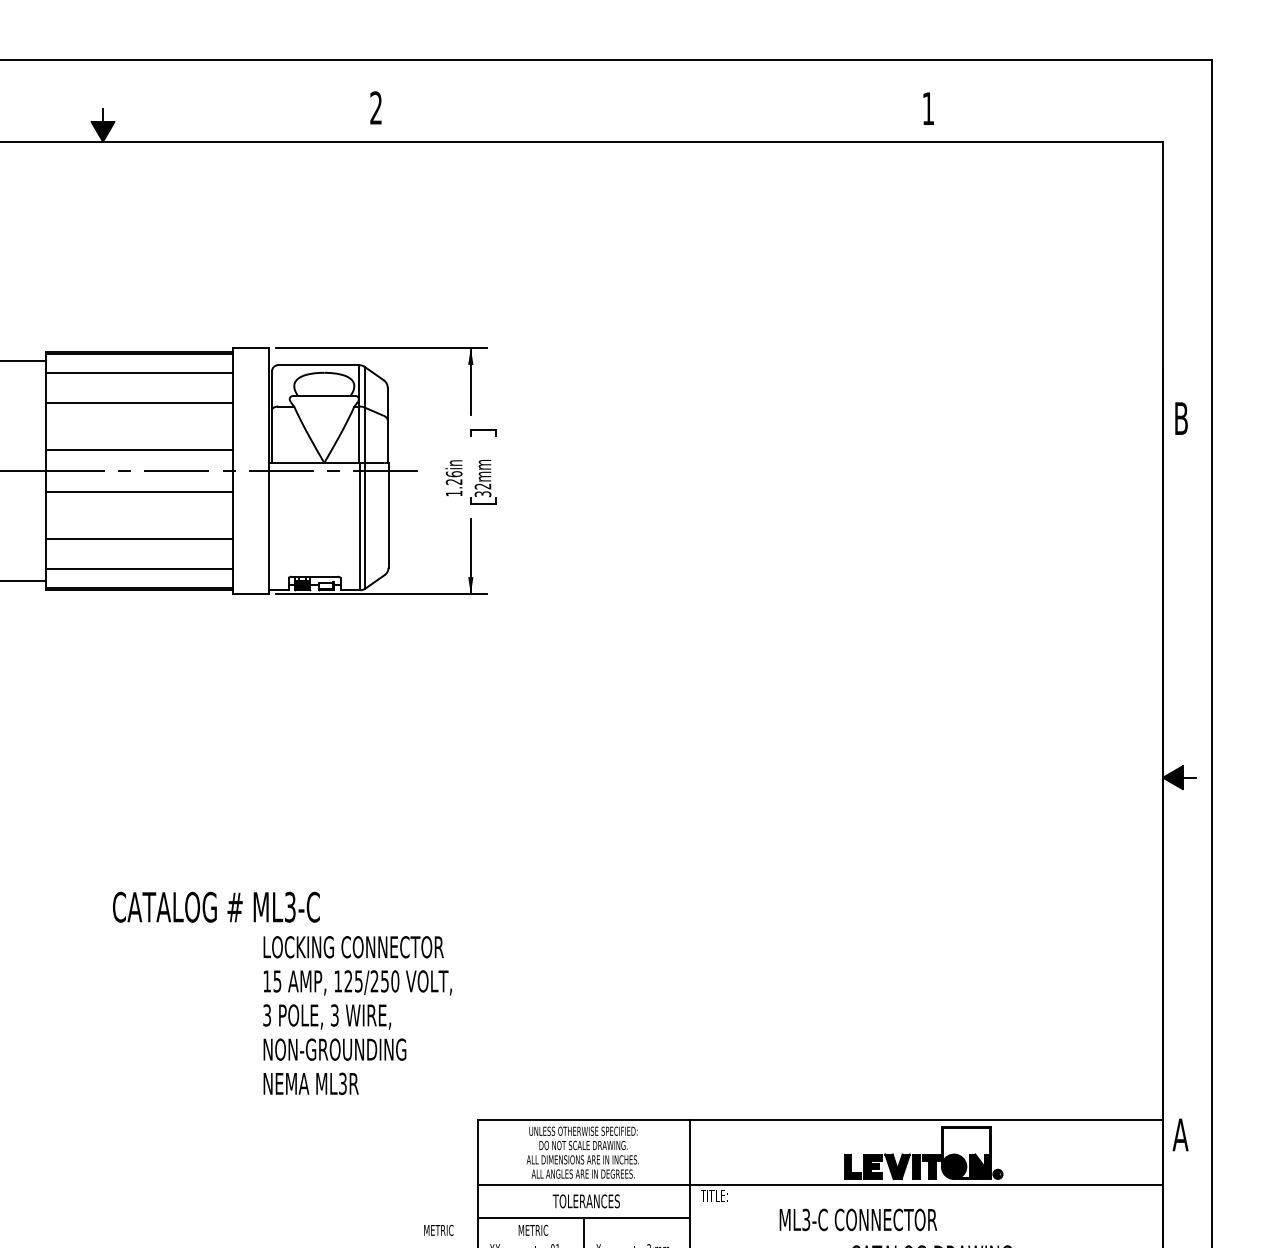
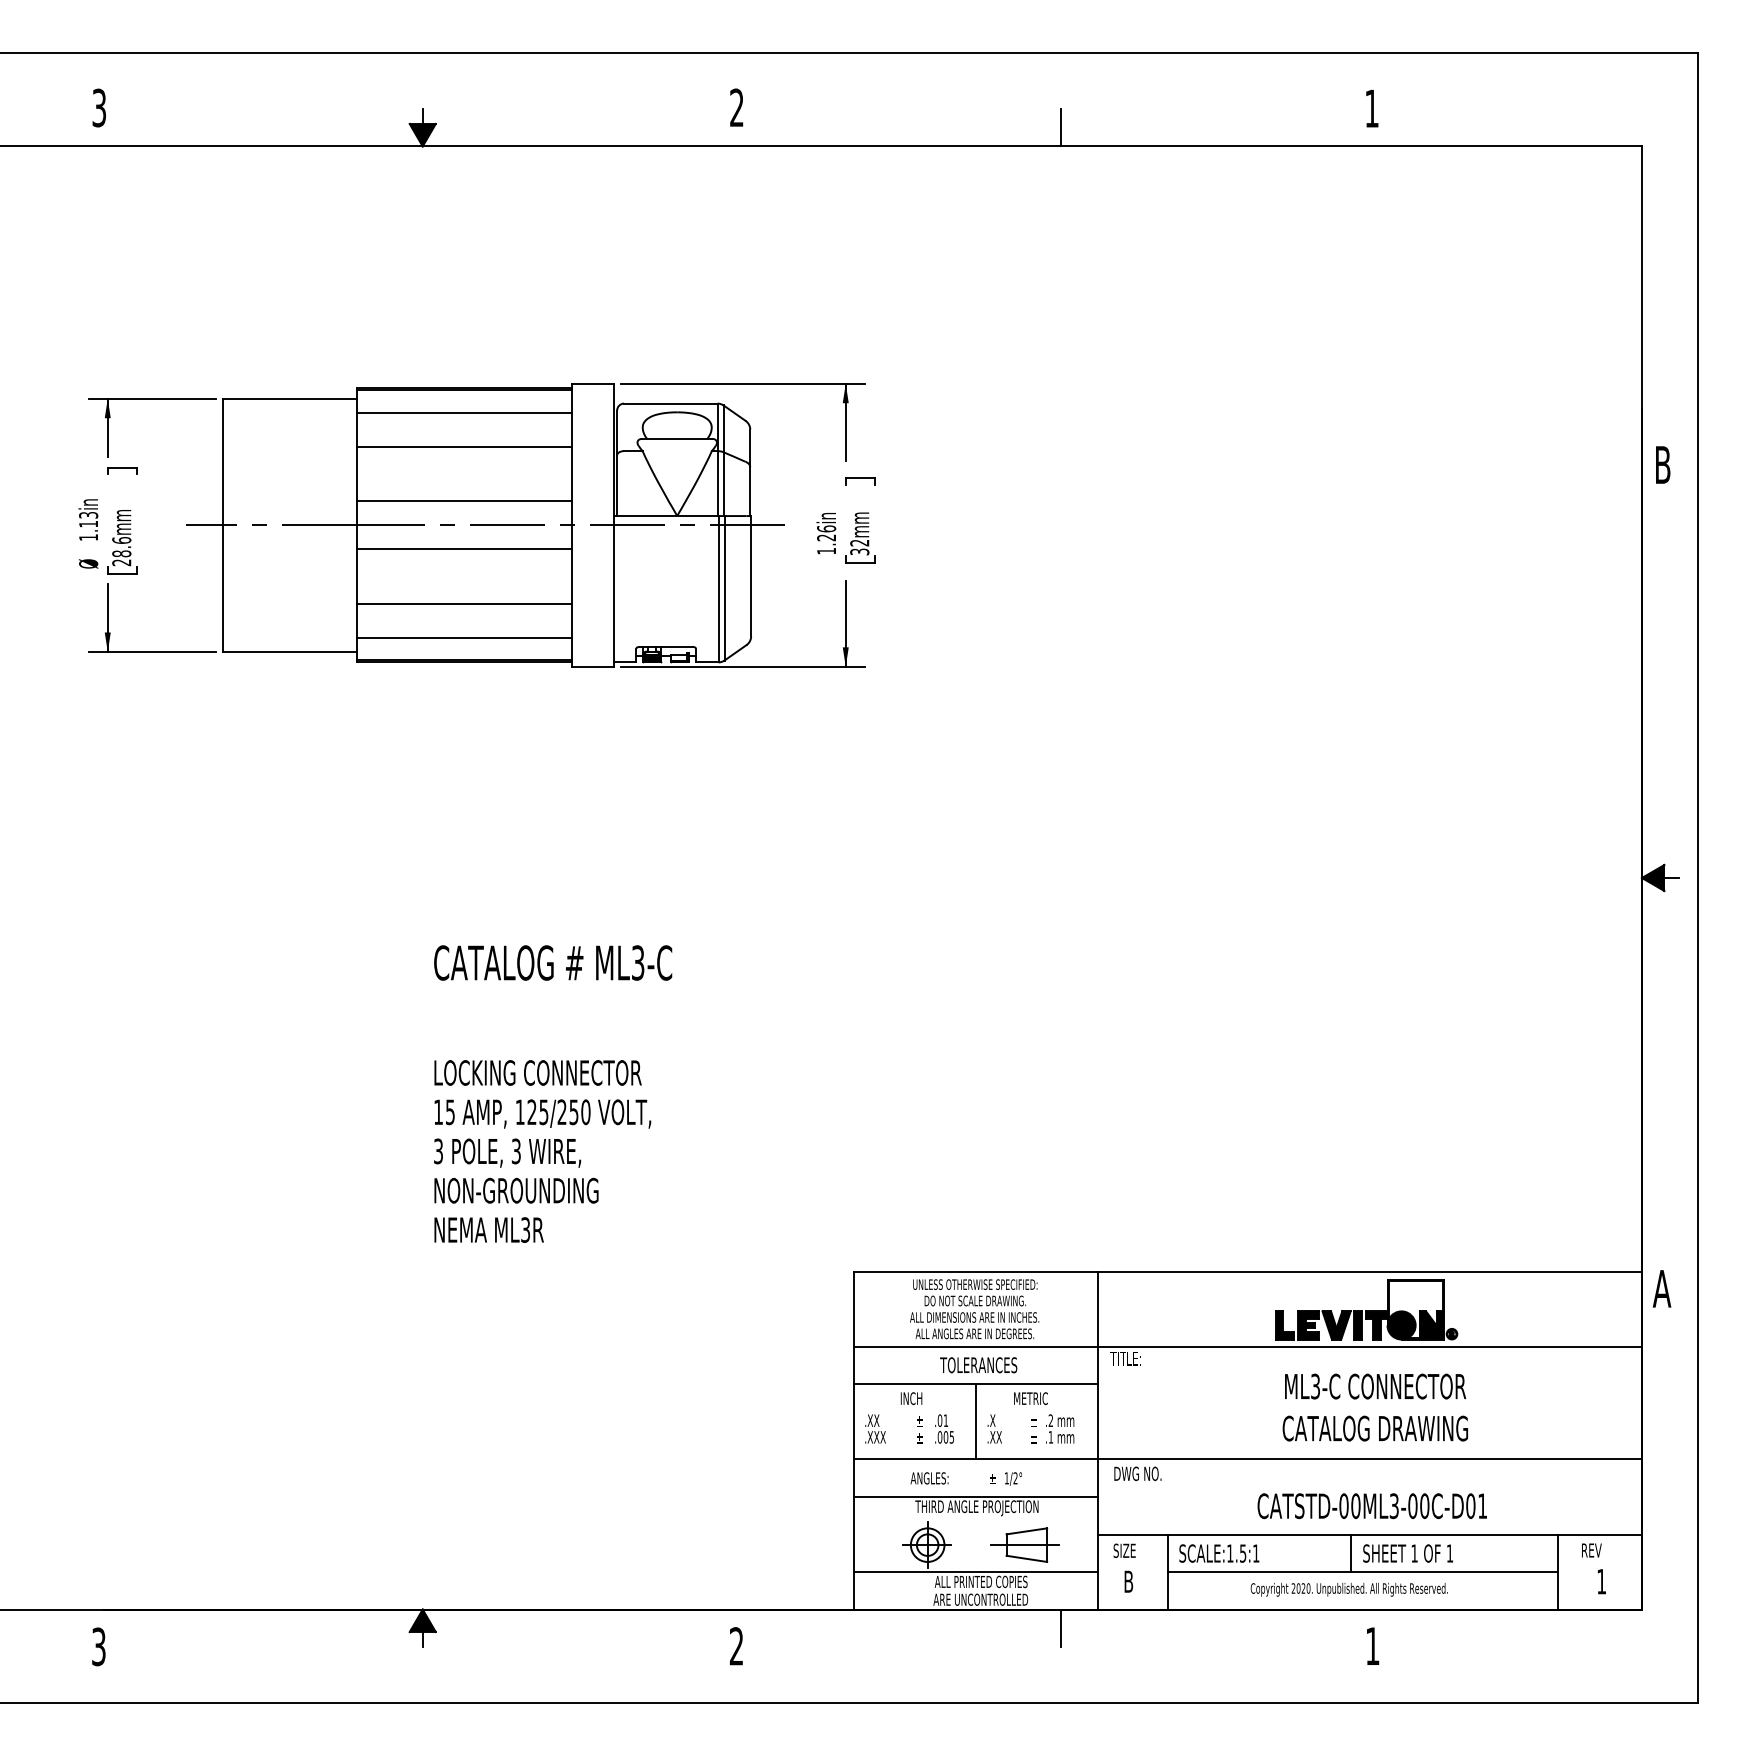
line: (657, 125) -> (1060, 127), added
text: (216, 906) -> (553, 962), moved
text: (357, 1015) -> (542, 1151), moved
text: (858, 1219) -> (1375, 1386), moved
text: (438, 1230) -> (1030, 1398), moved
text: (533, 1230) -> (917, 1398), METRIC -> INCH

